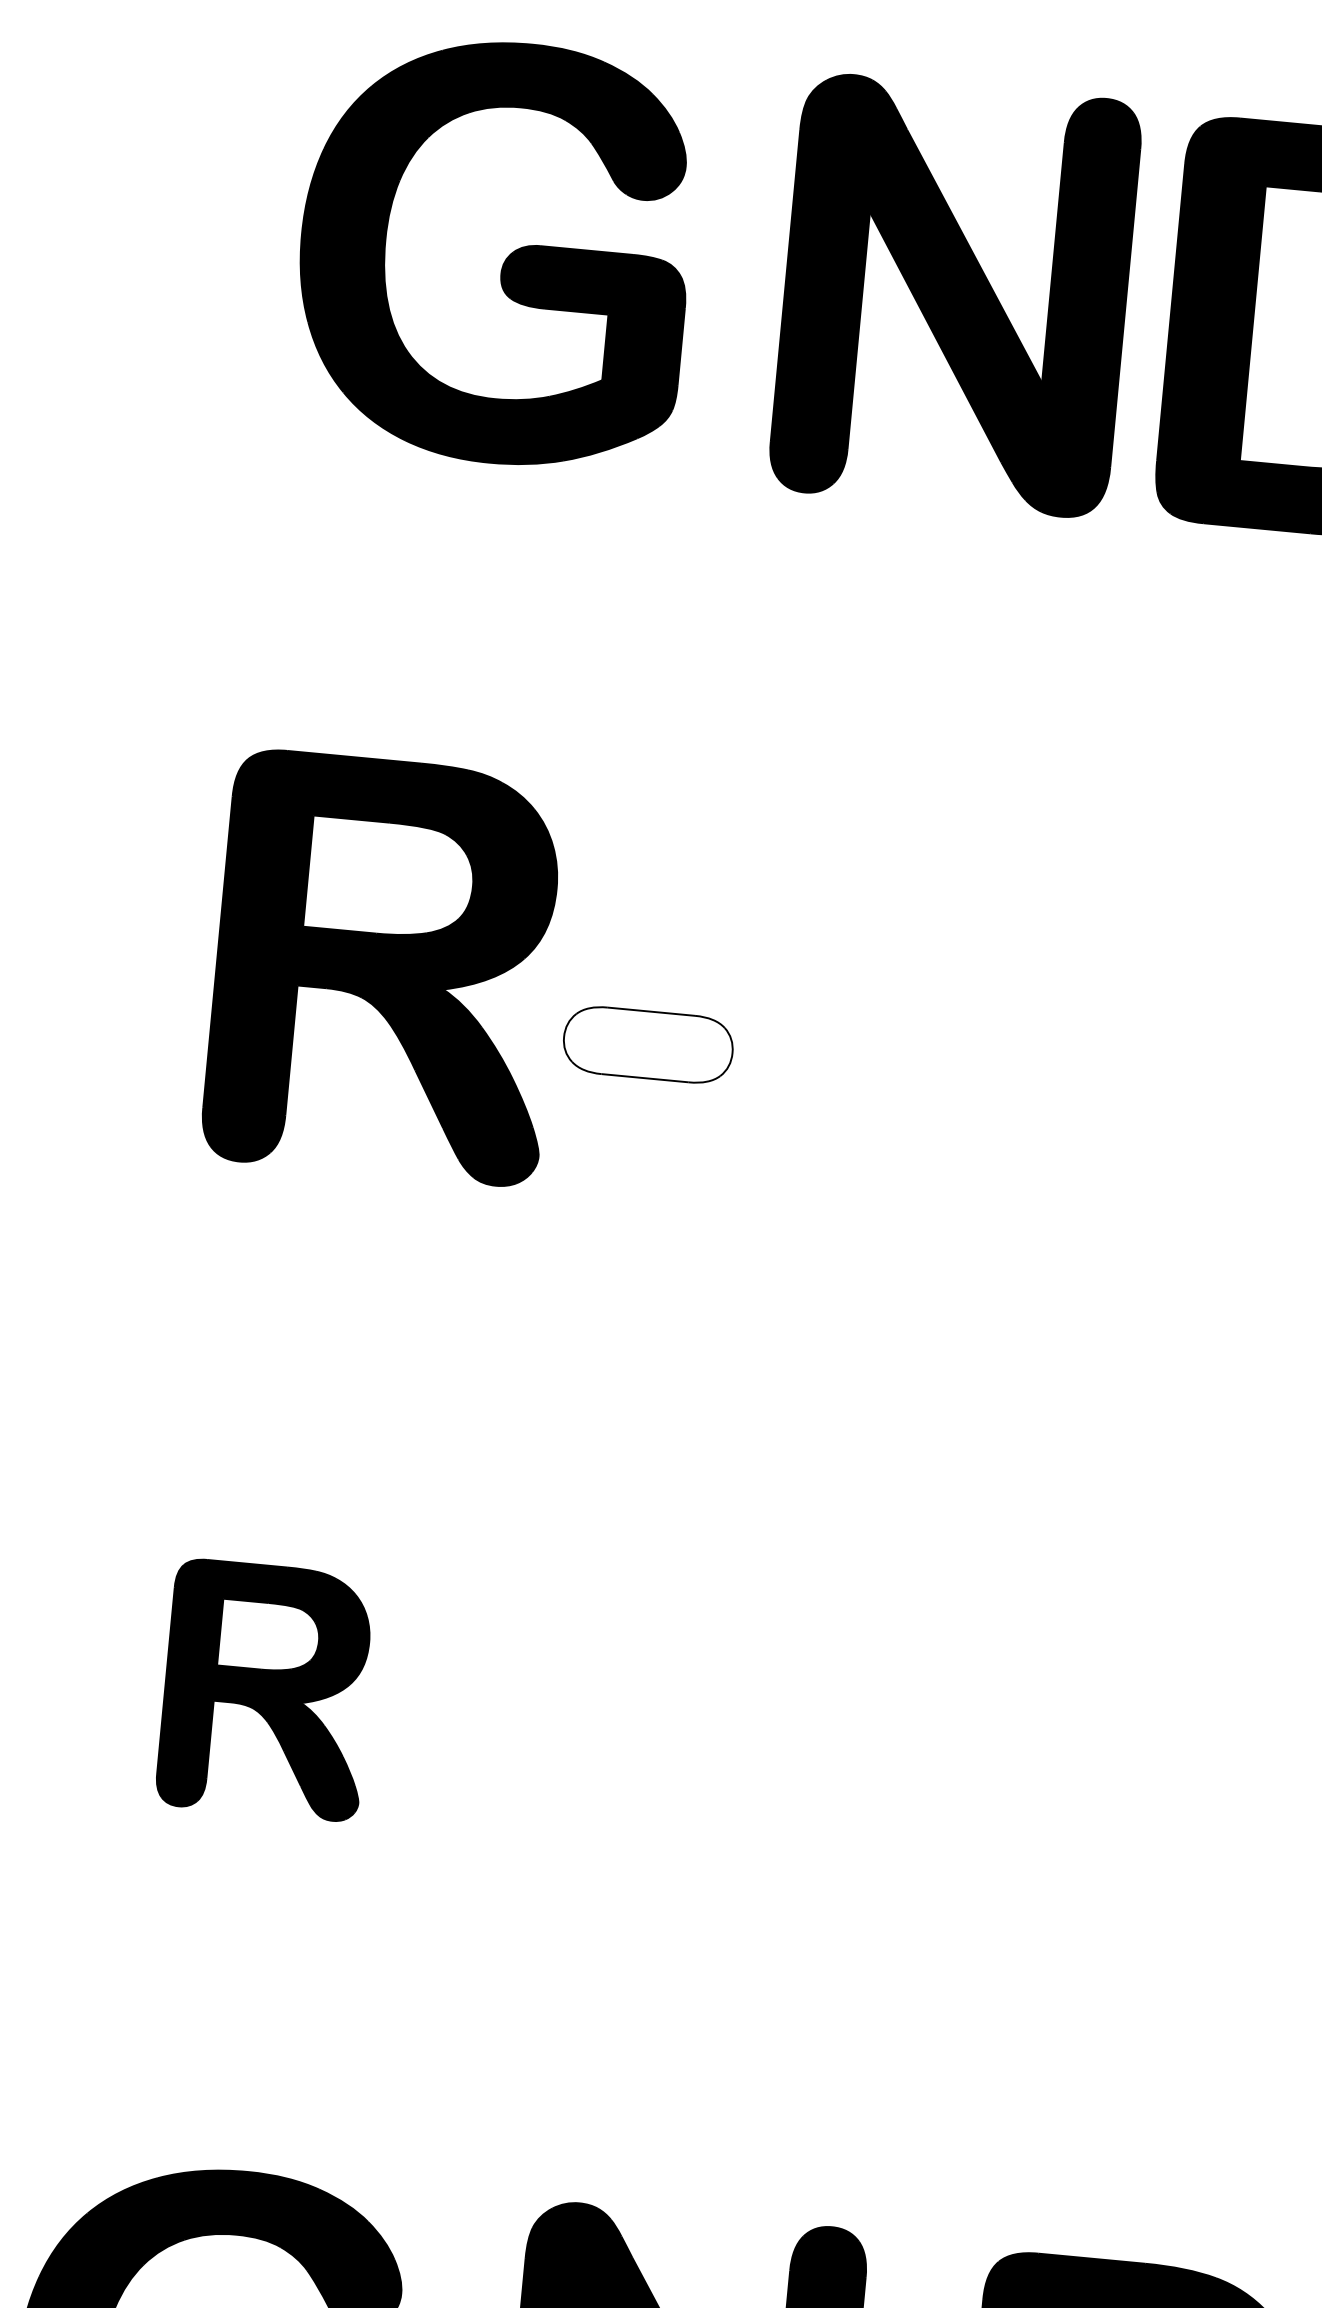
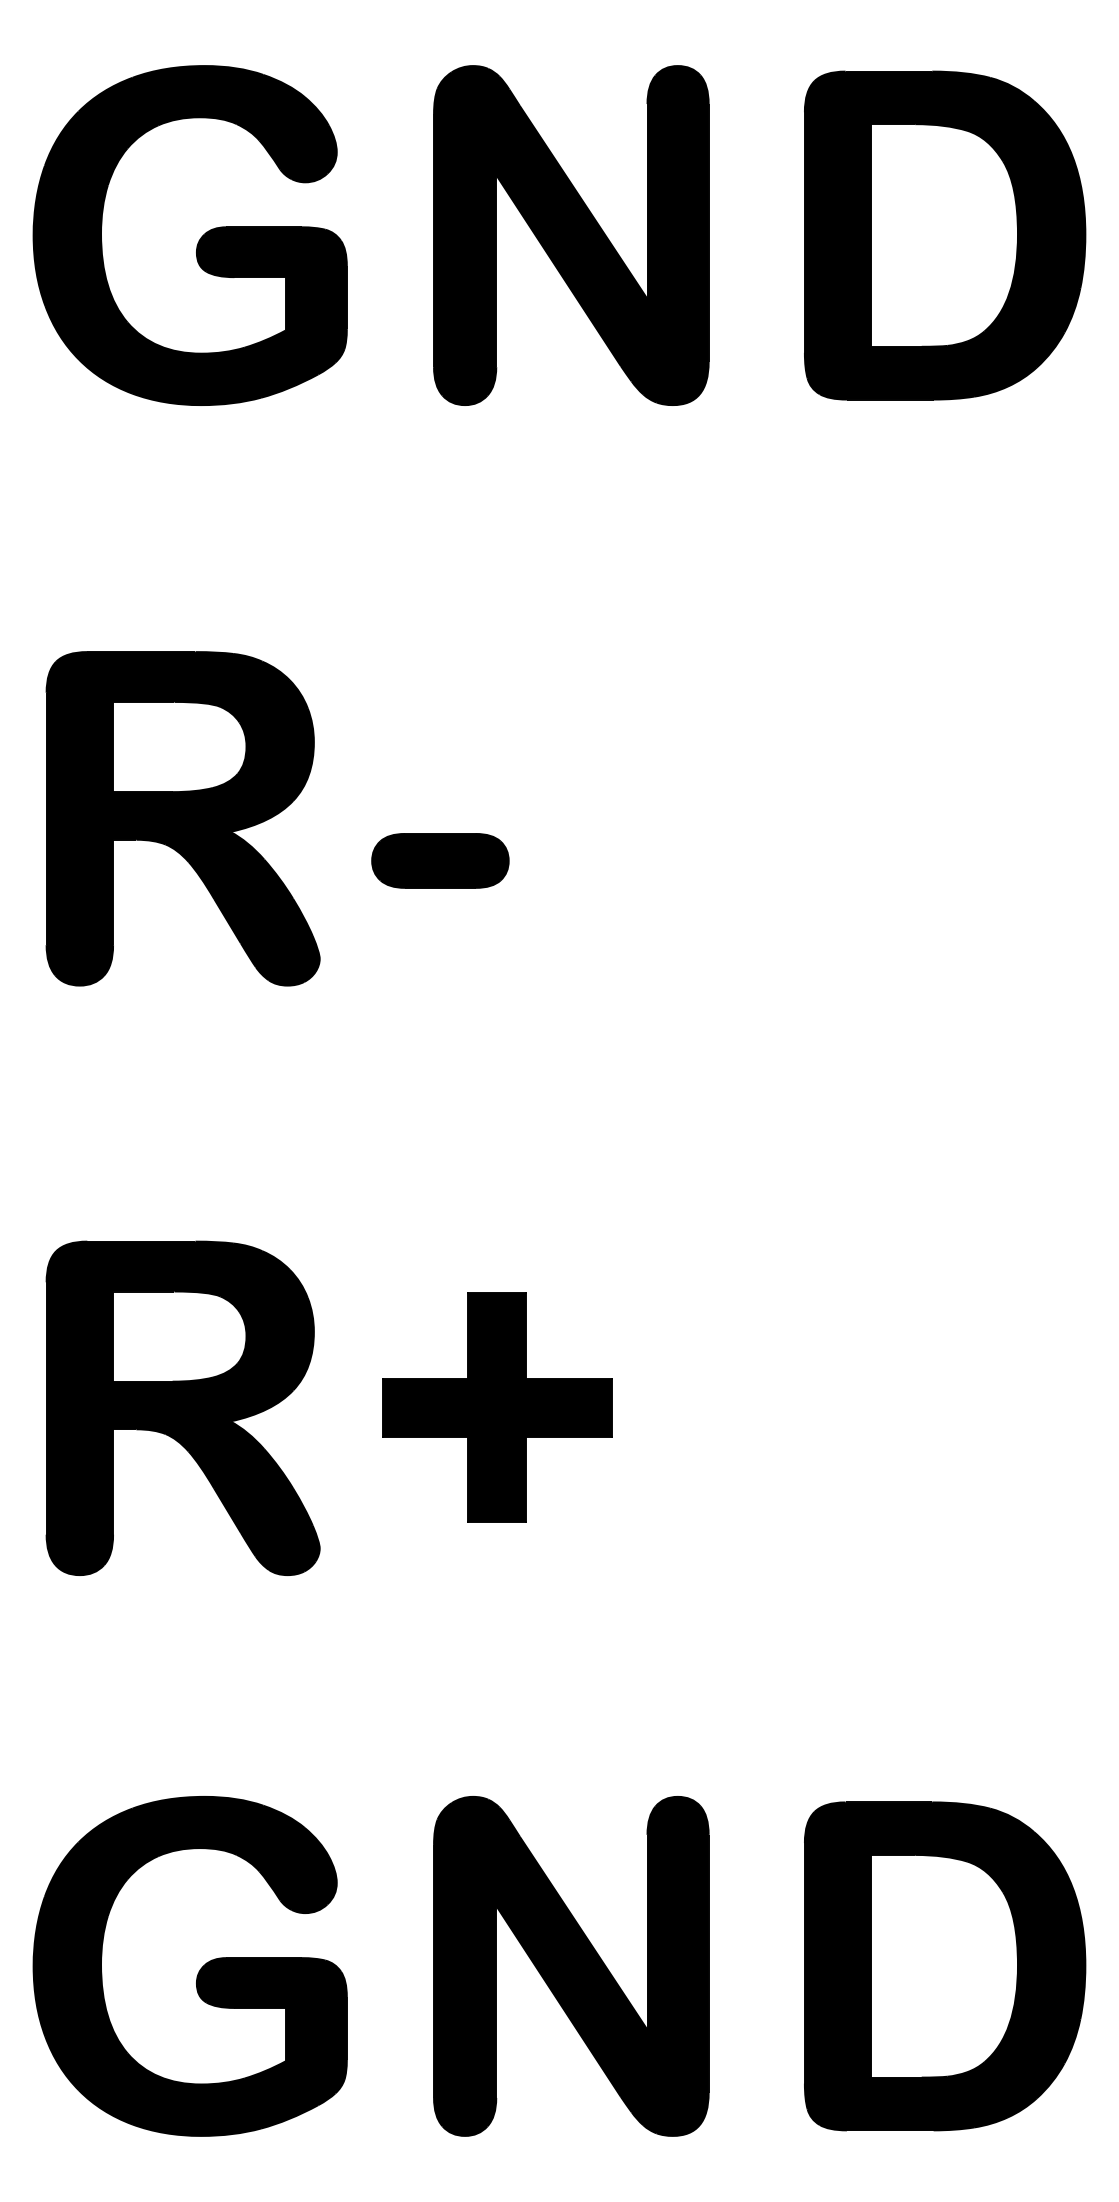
part: (504, 259) -> (198, 240), moved
part: (955, 295) -> (571, 235), moved
part: (385, 967) -> (182, 818), moved
fill: (648, 1044) -> (440, 860), added
part: (266, 1689) -> (182, 1407), size x1.67
part: (654, 1725) -> (497, 1407), added

